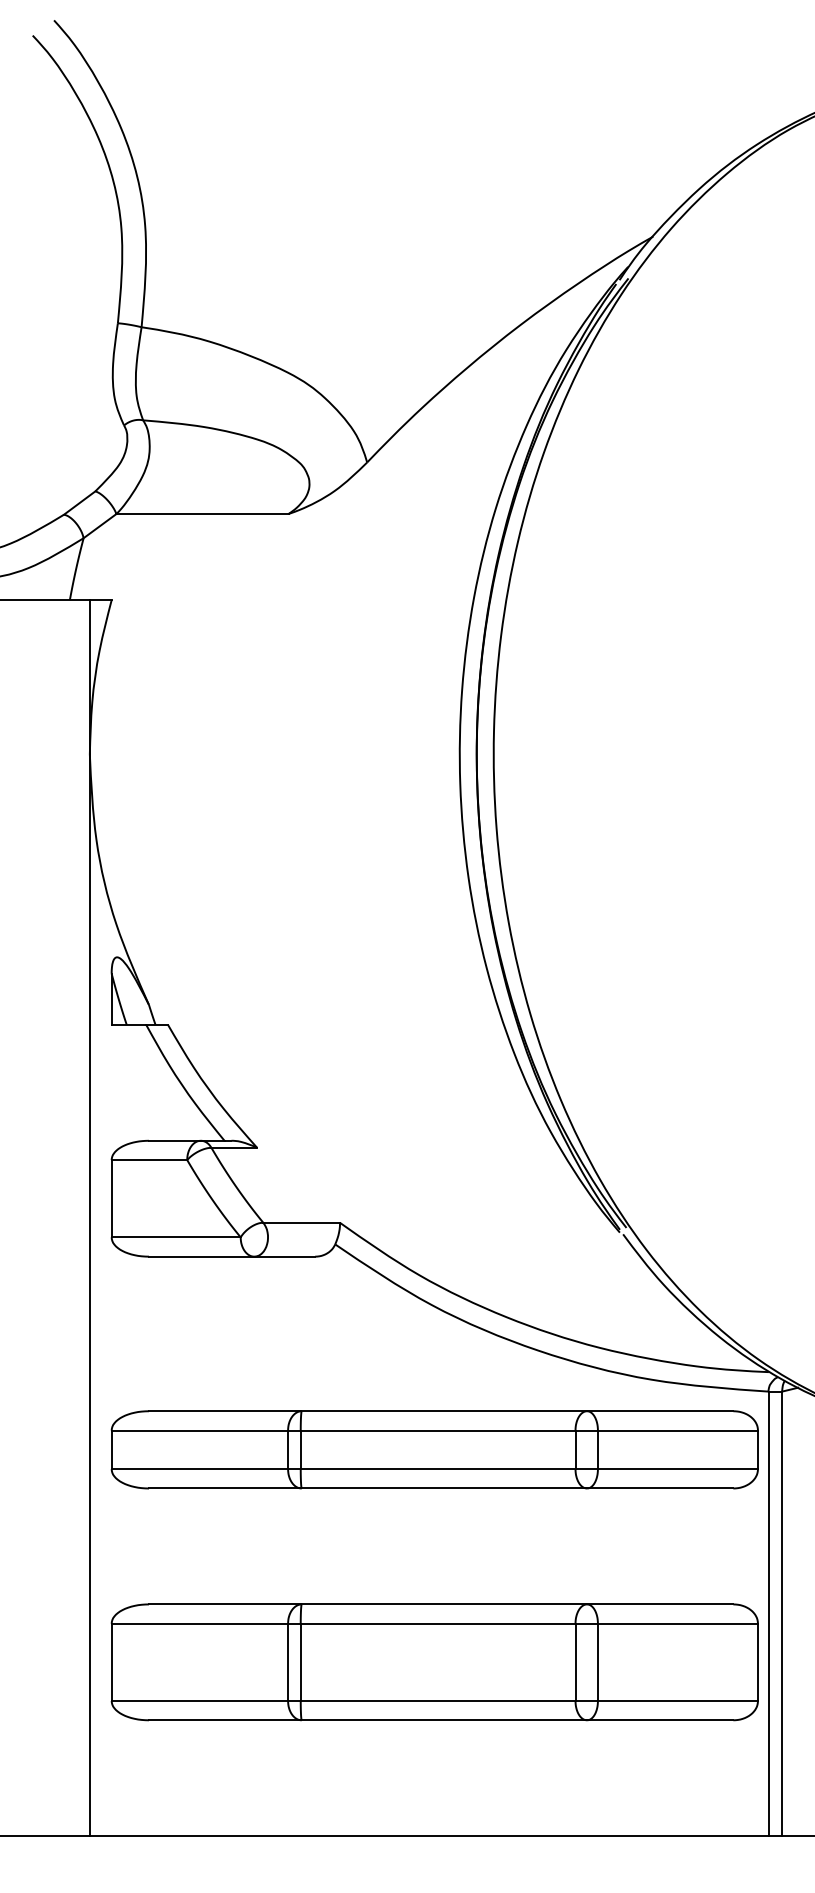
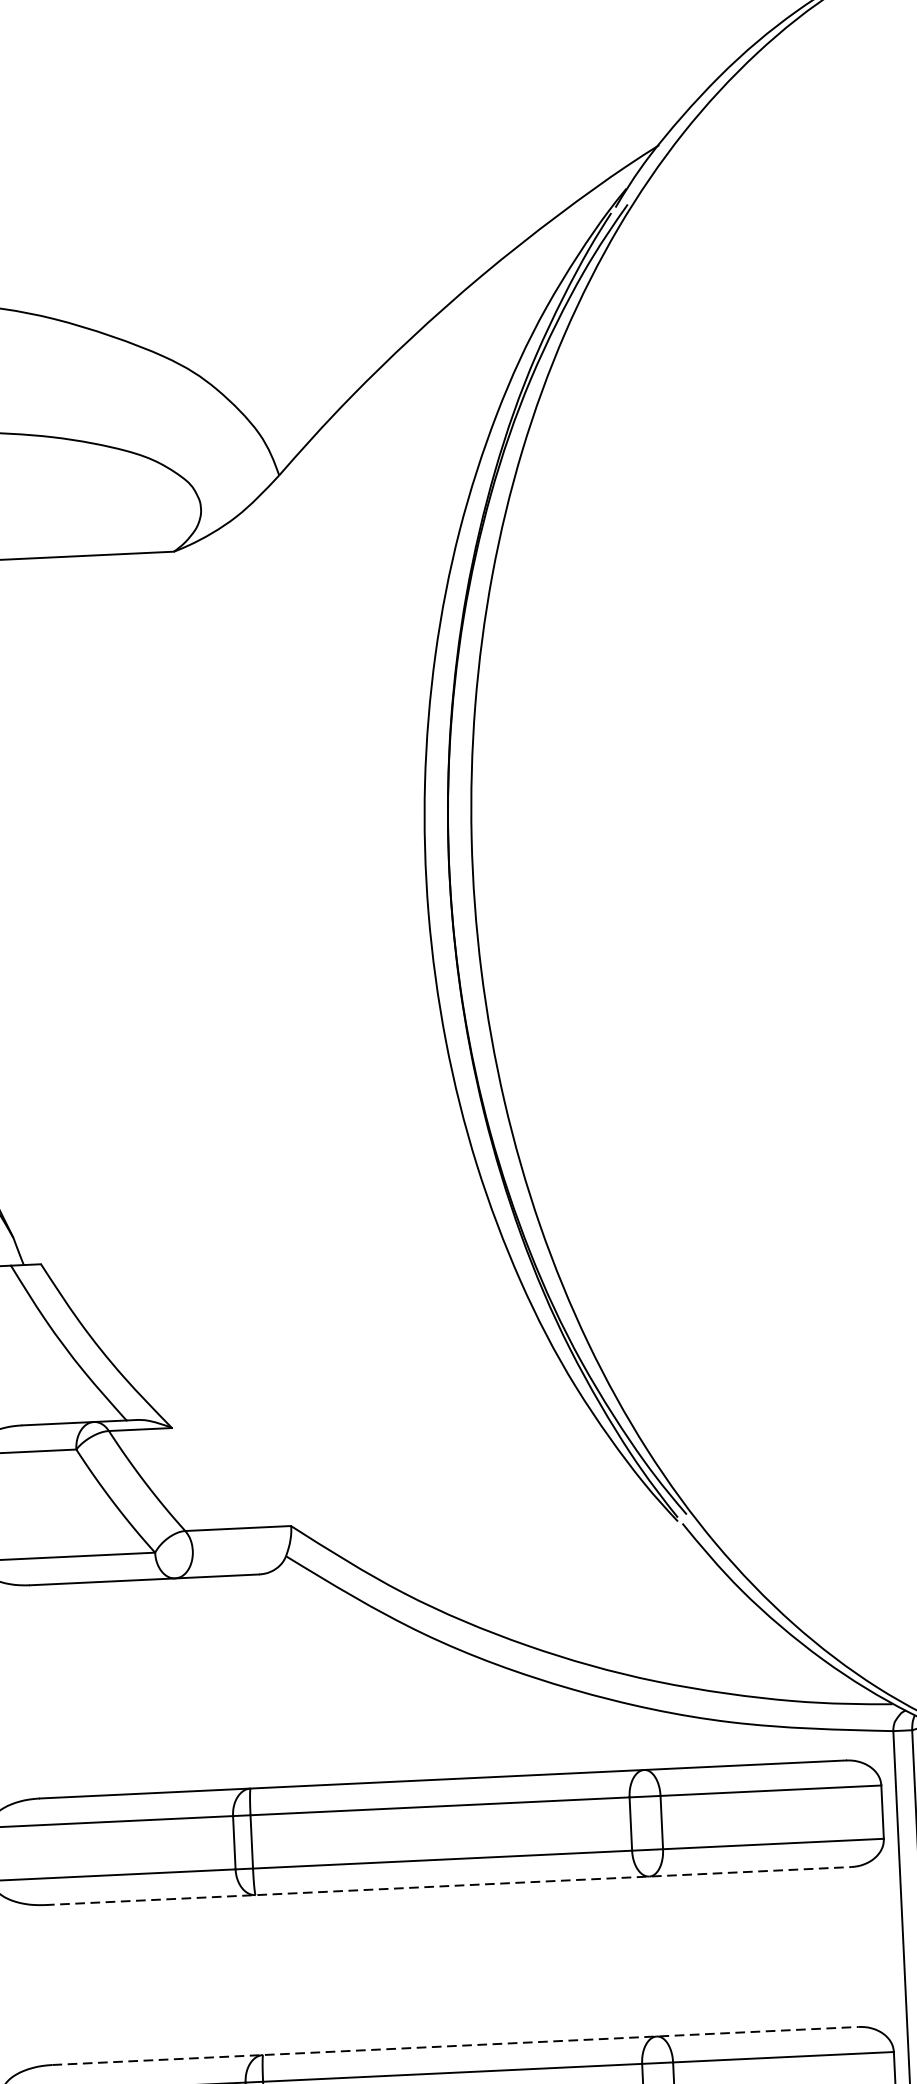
line: (441, 1488) -> (448, 1886), solid -> dashed
line: (441, 1604) -> (456, 2046), solid -> dashed

